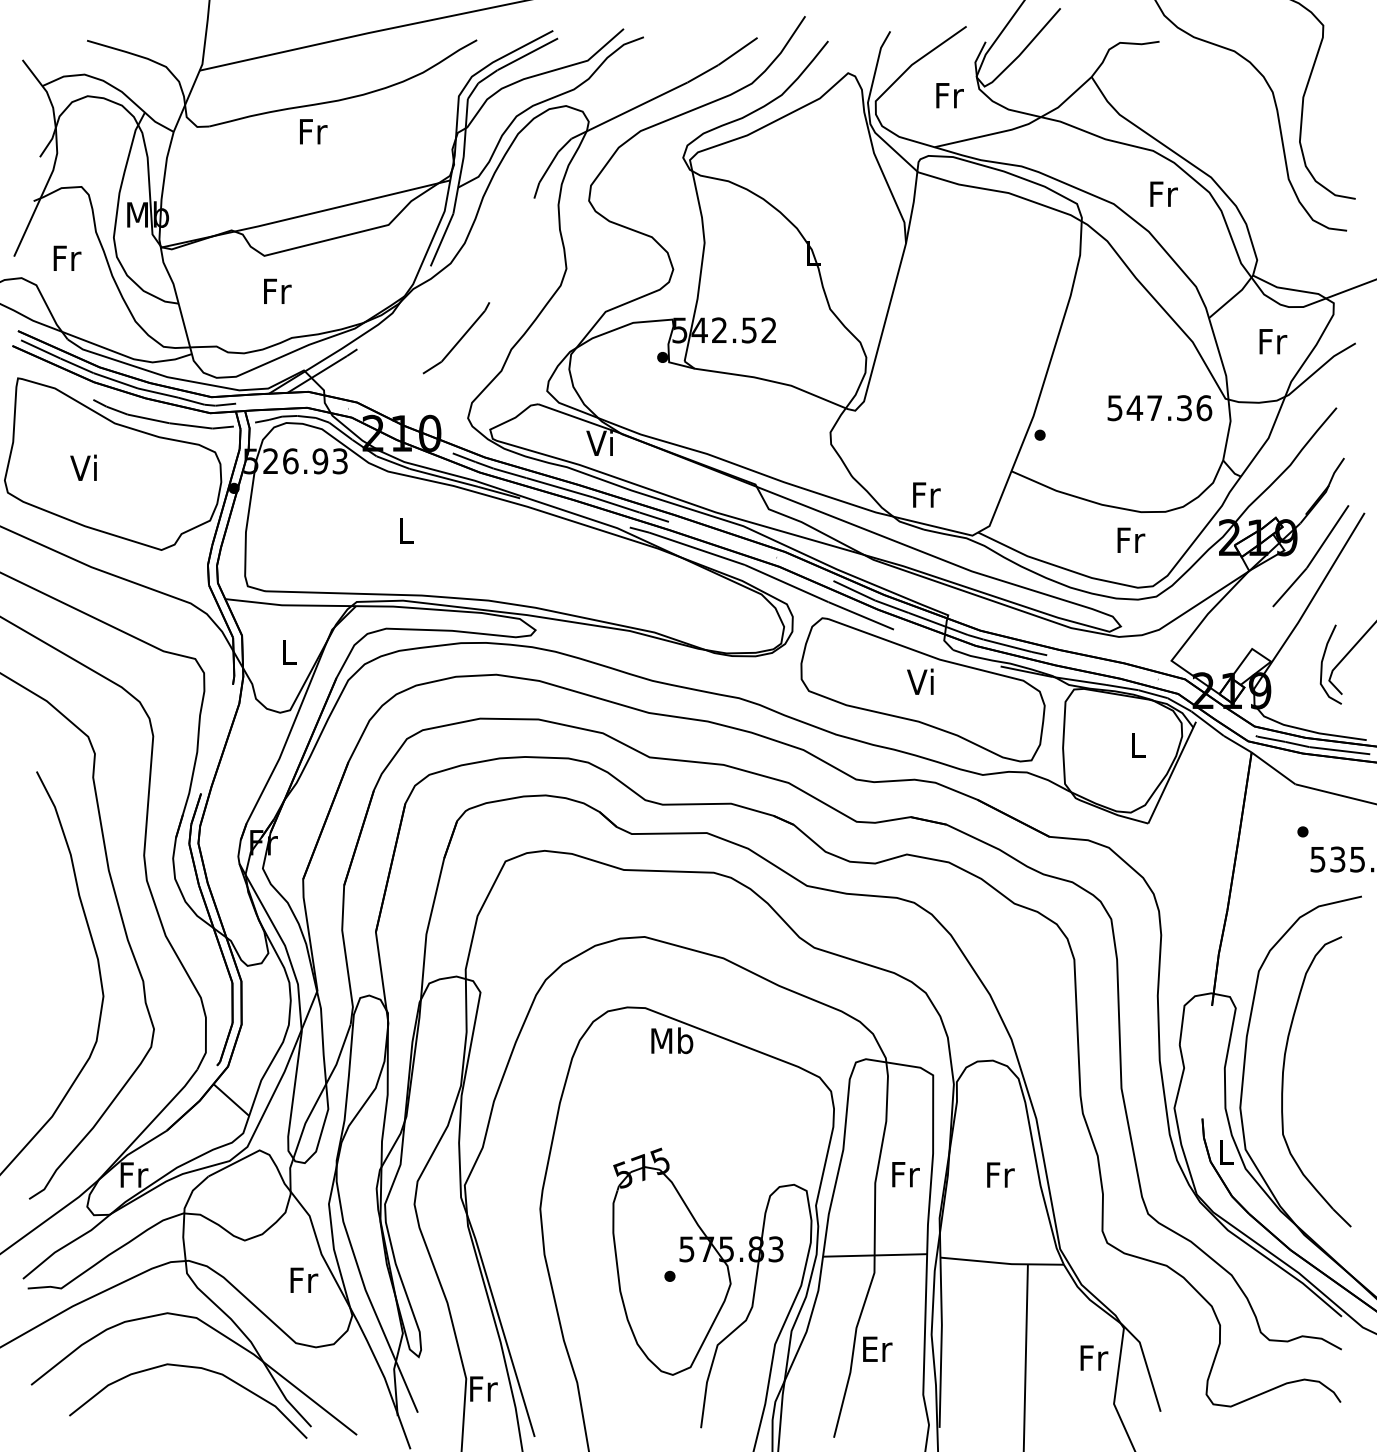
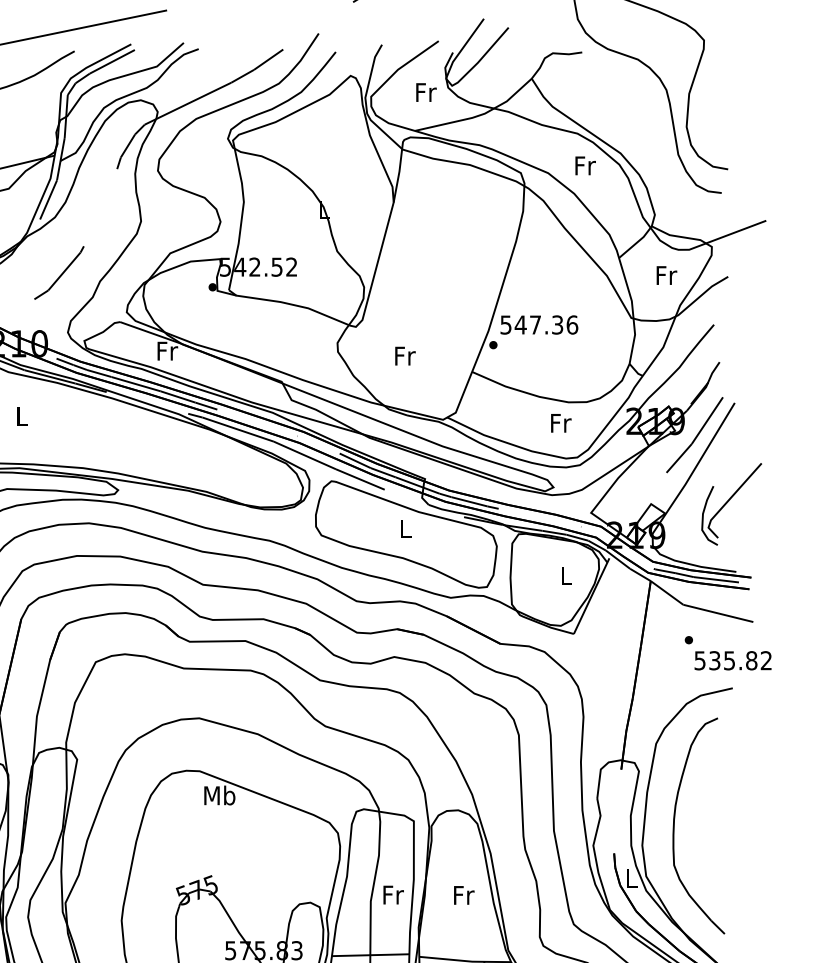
text: (1159, 408) -> (539, 325), moved
text: (601, 442) -> (167, 350), Vi -> Fr
text: (926, 494) -> (405, 355), moved
text: (920, 681) -> (404, 528), Vi -> L

